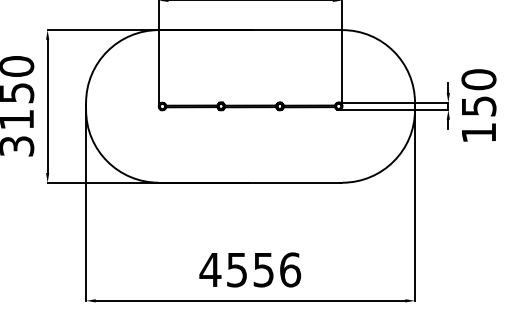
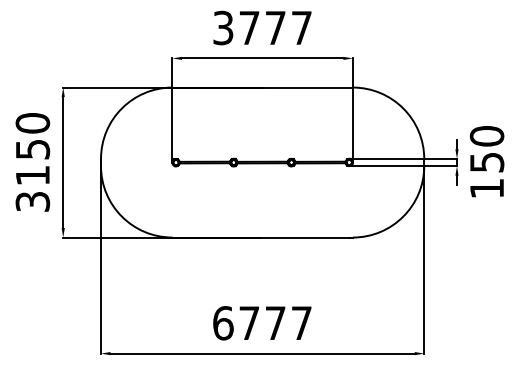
text: (250, 270) -> (262, 323), 4556 -> 6777

